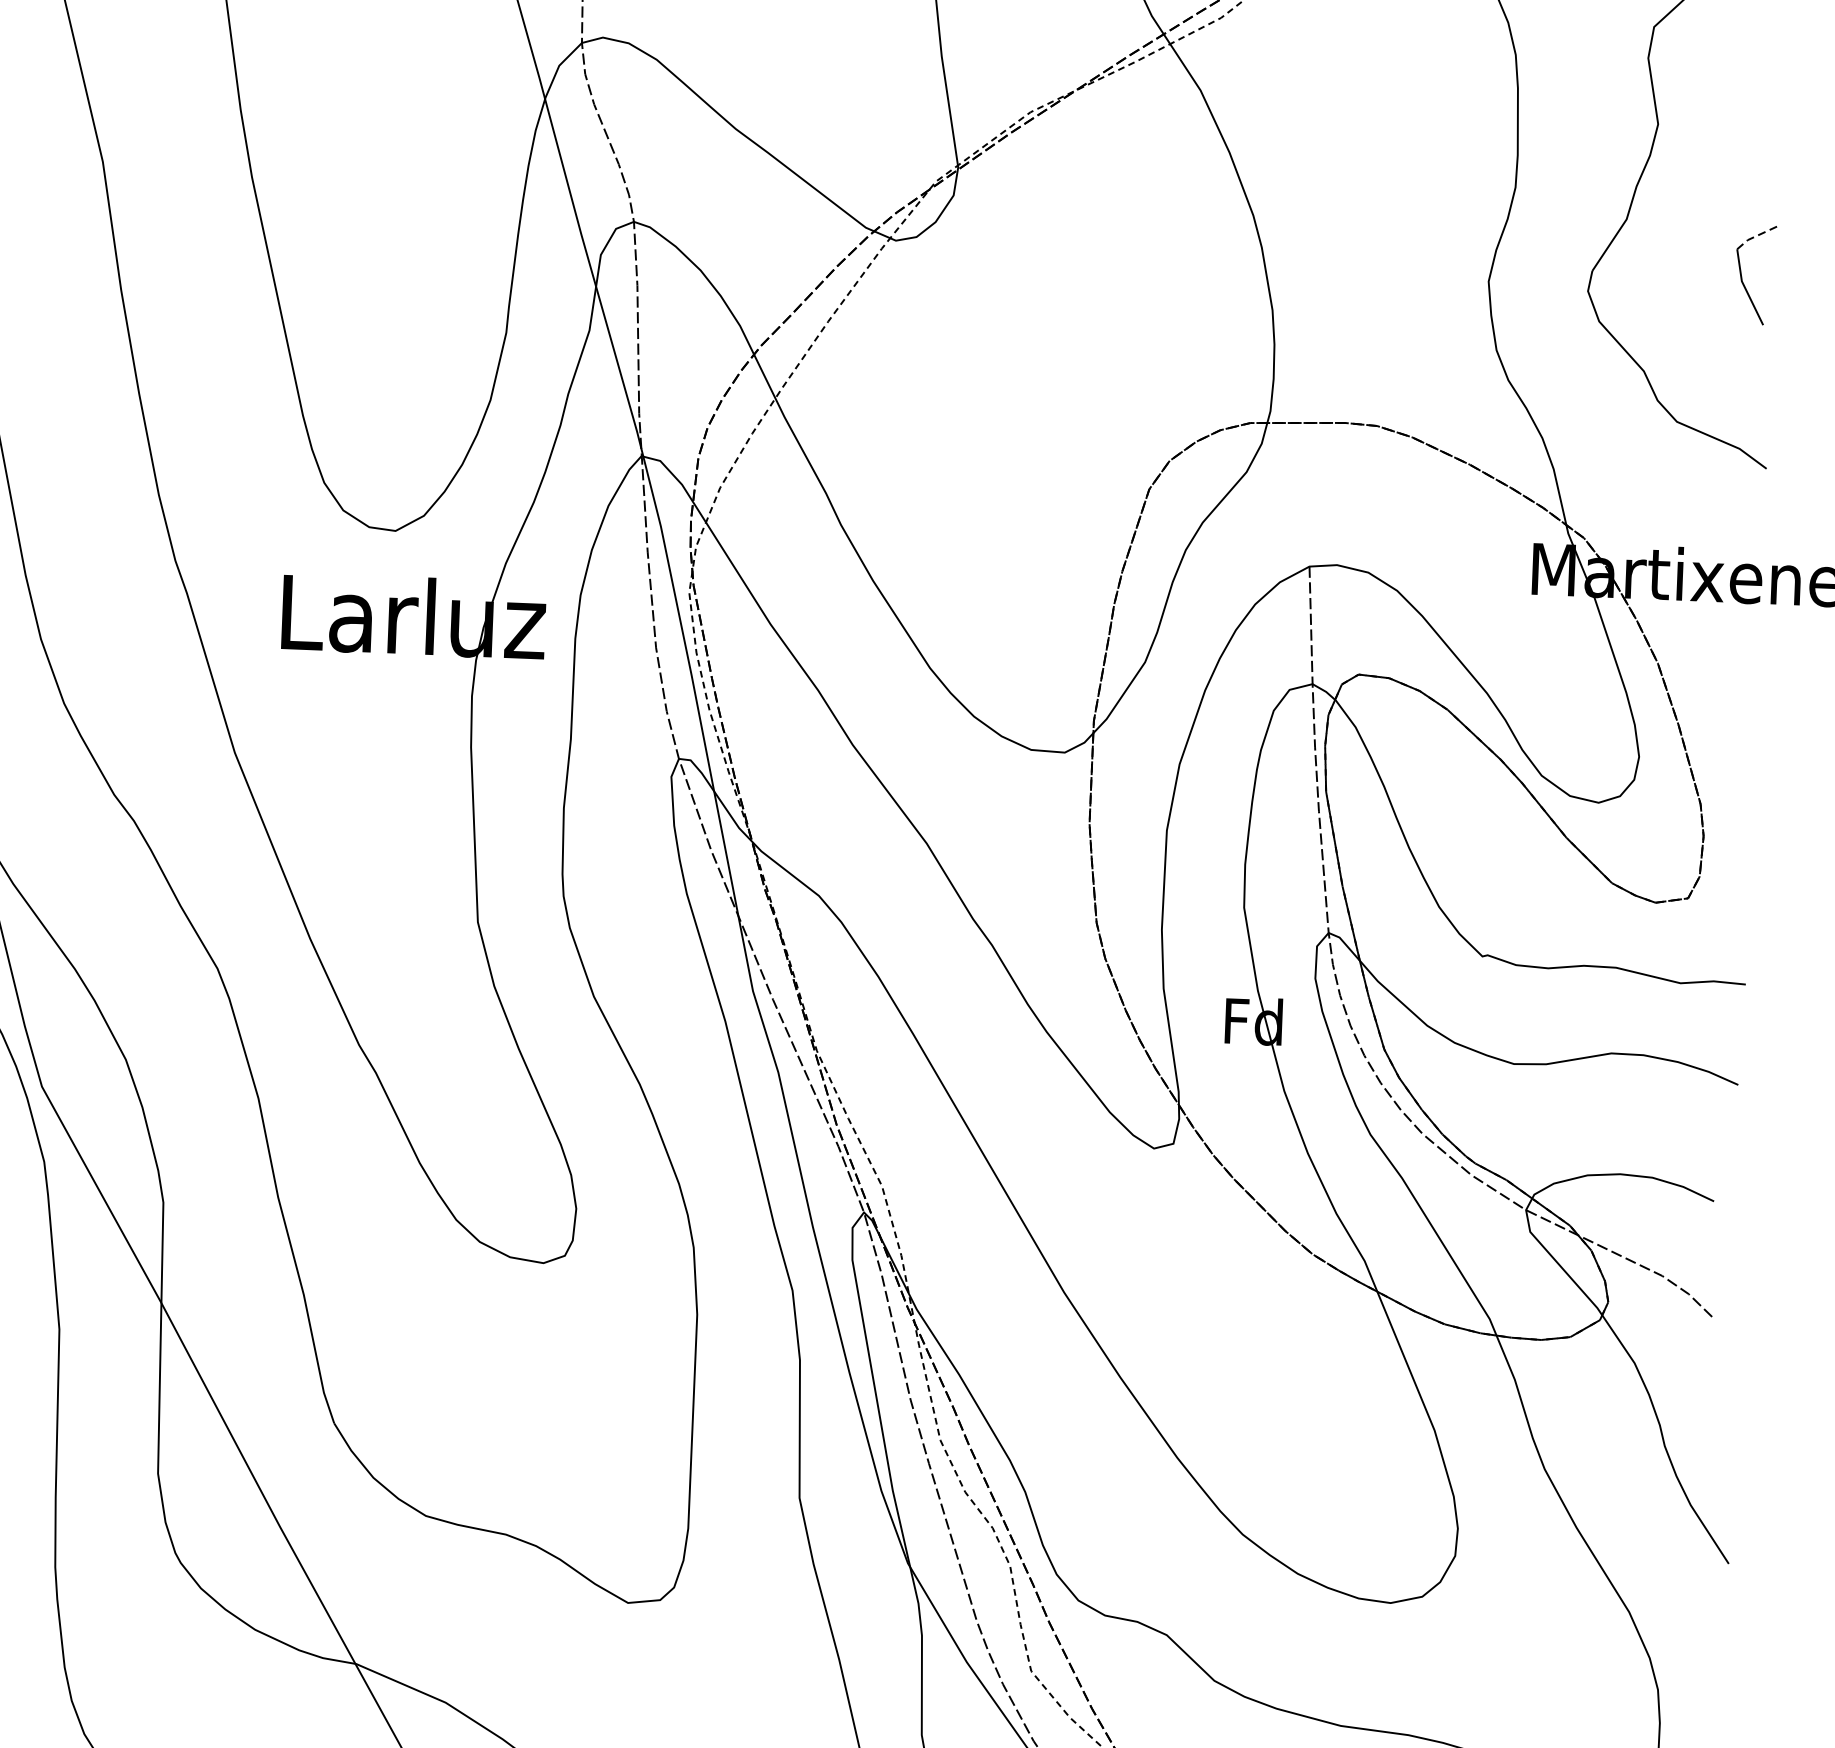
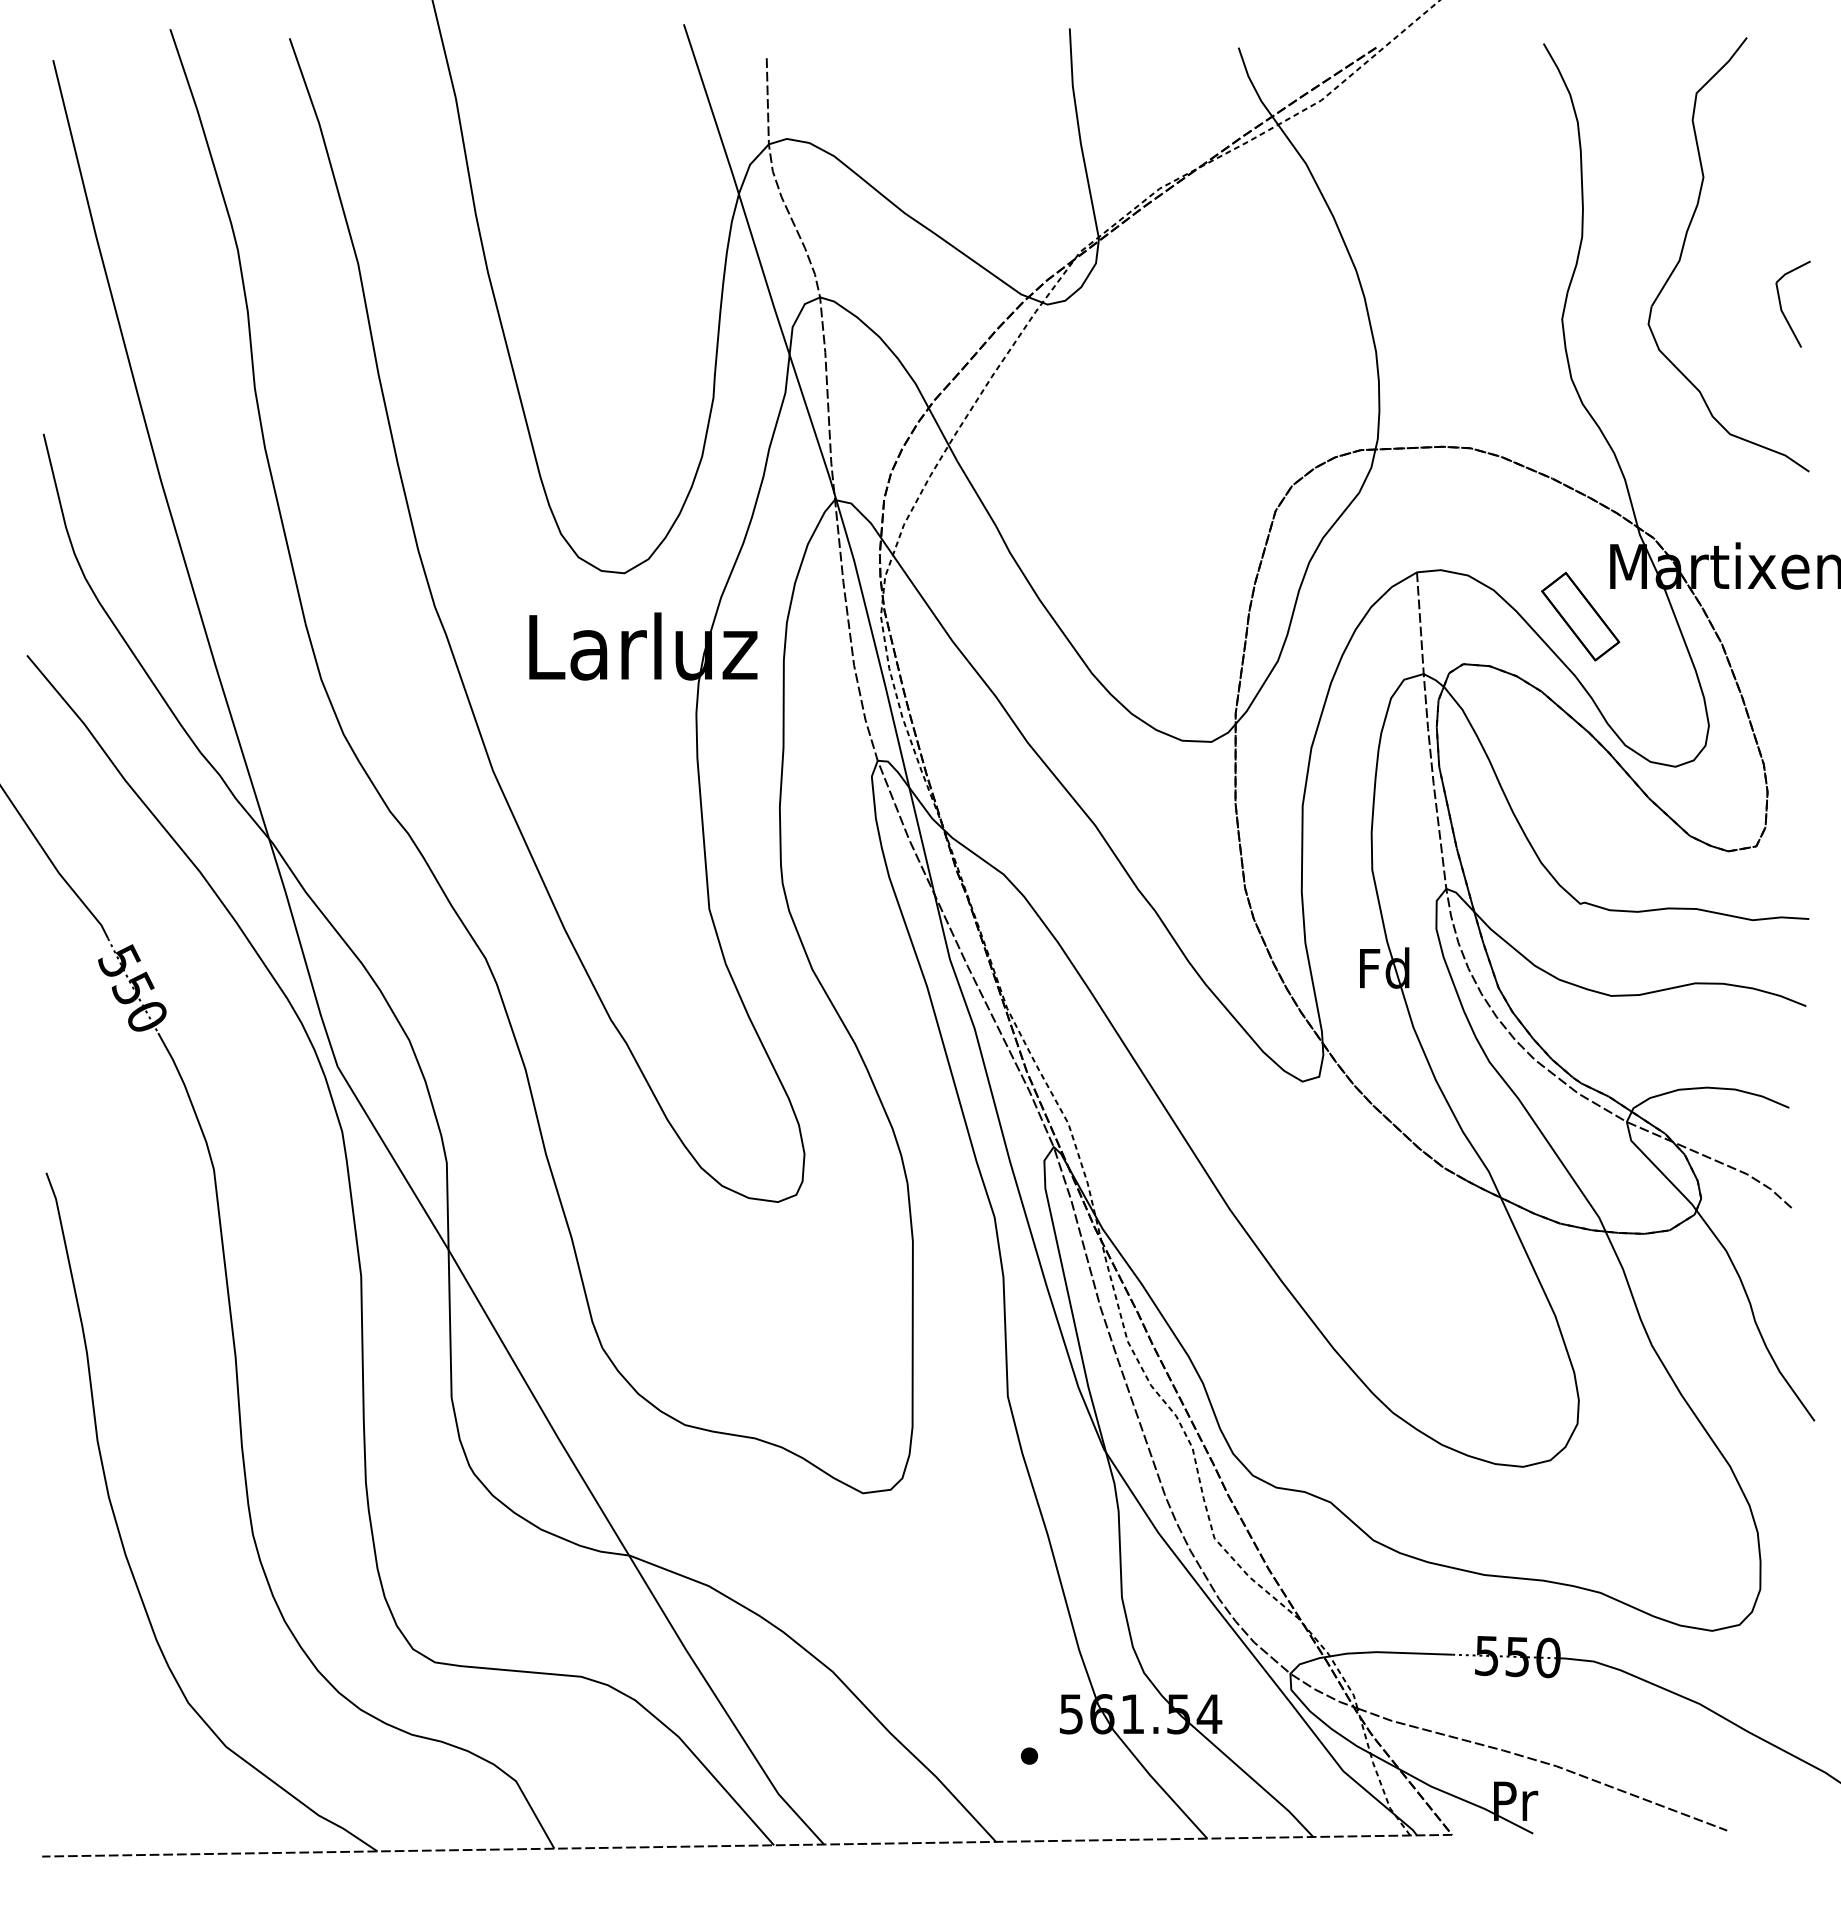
line: (1756, 235) -> (1792, 270), dashed -> solid
part: (1496, 625) -> (1580, 616), added

